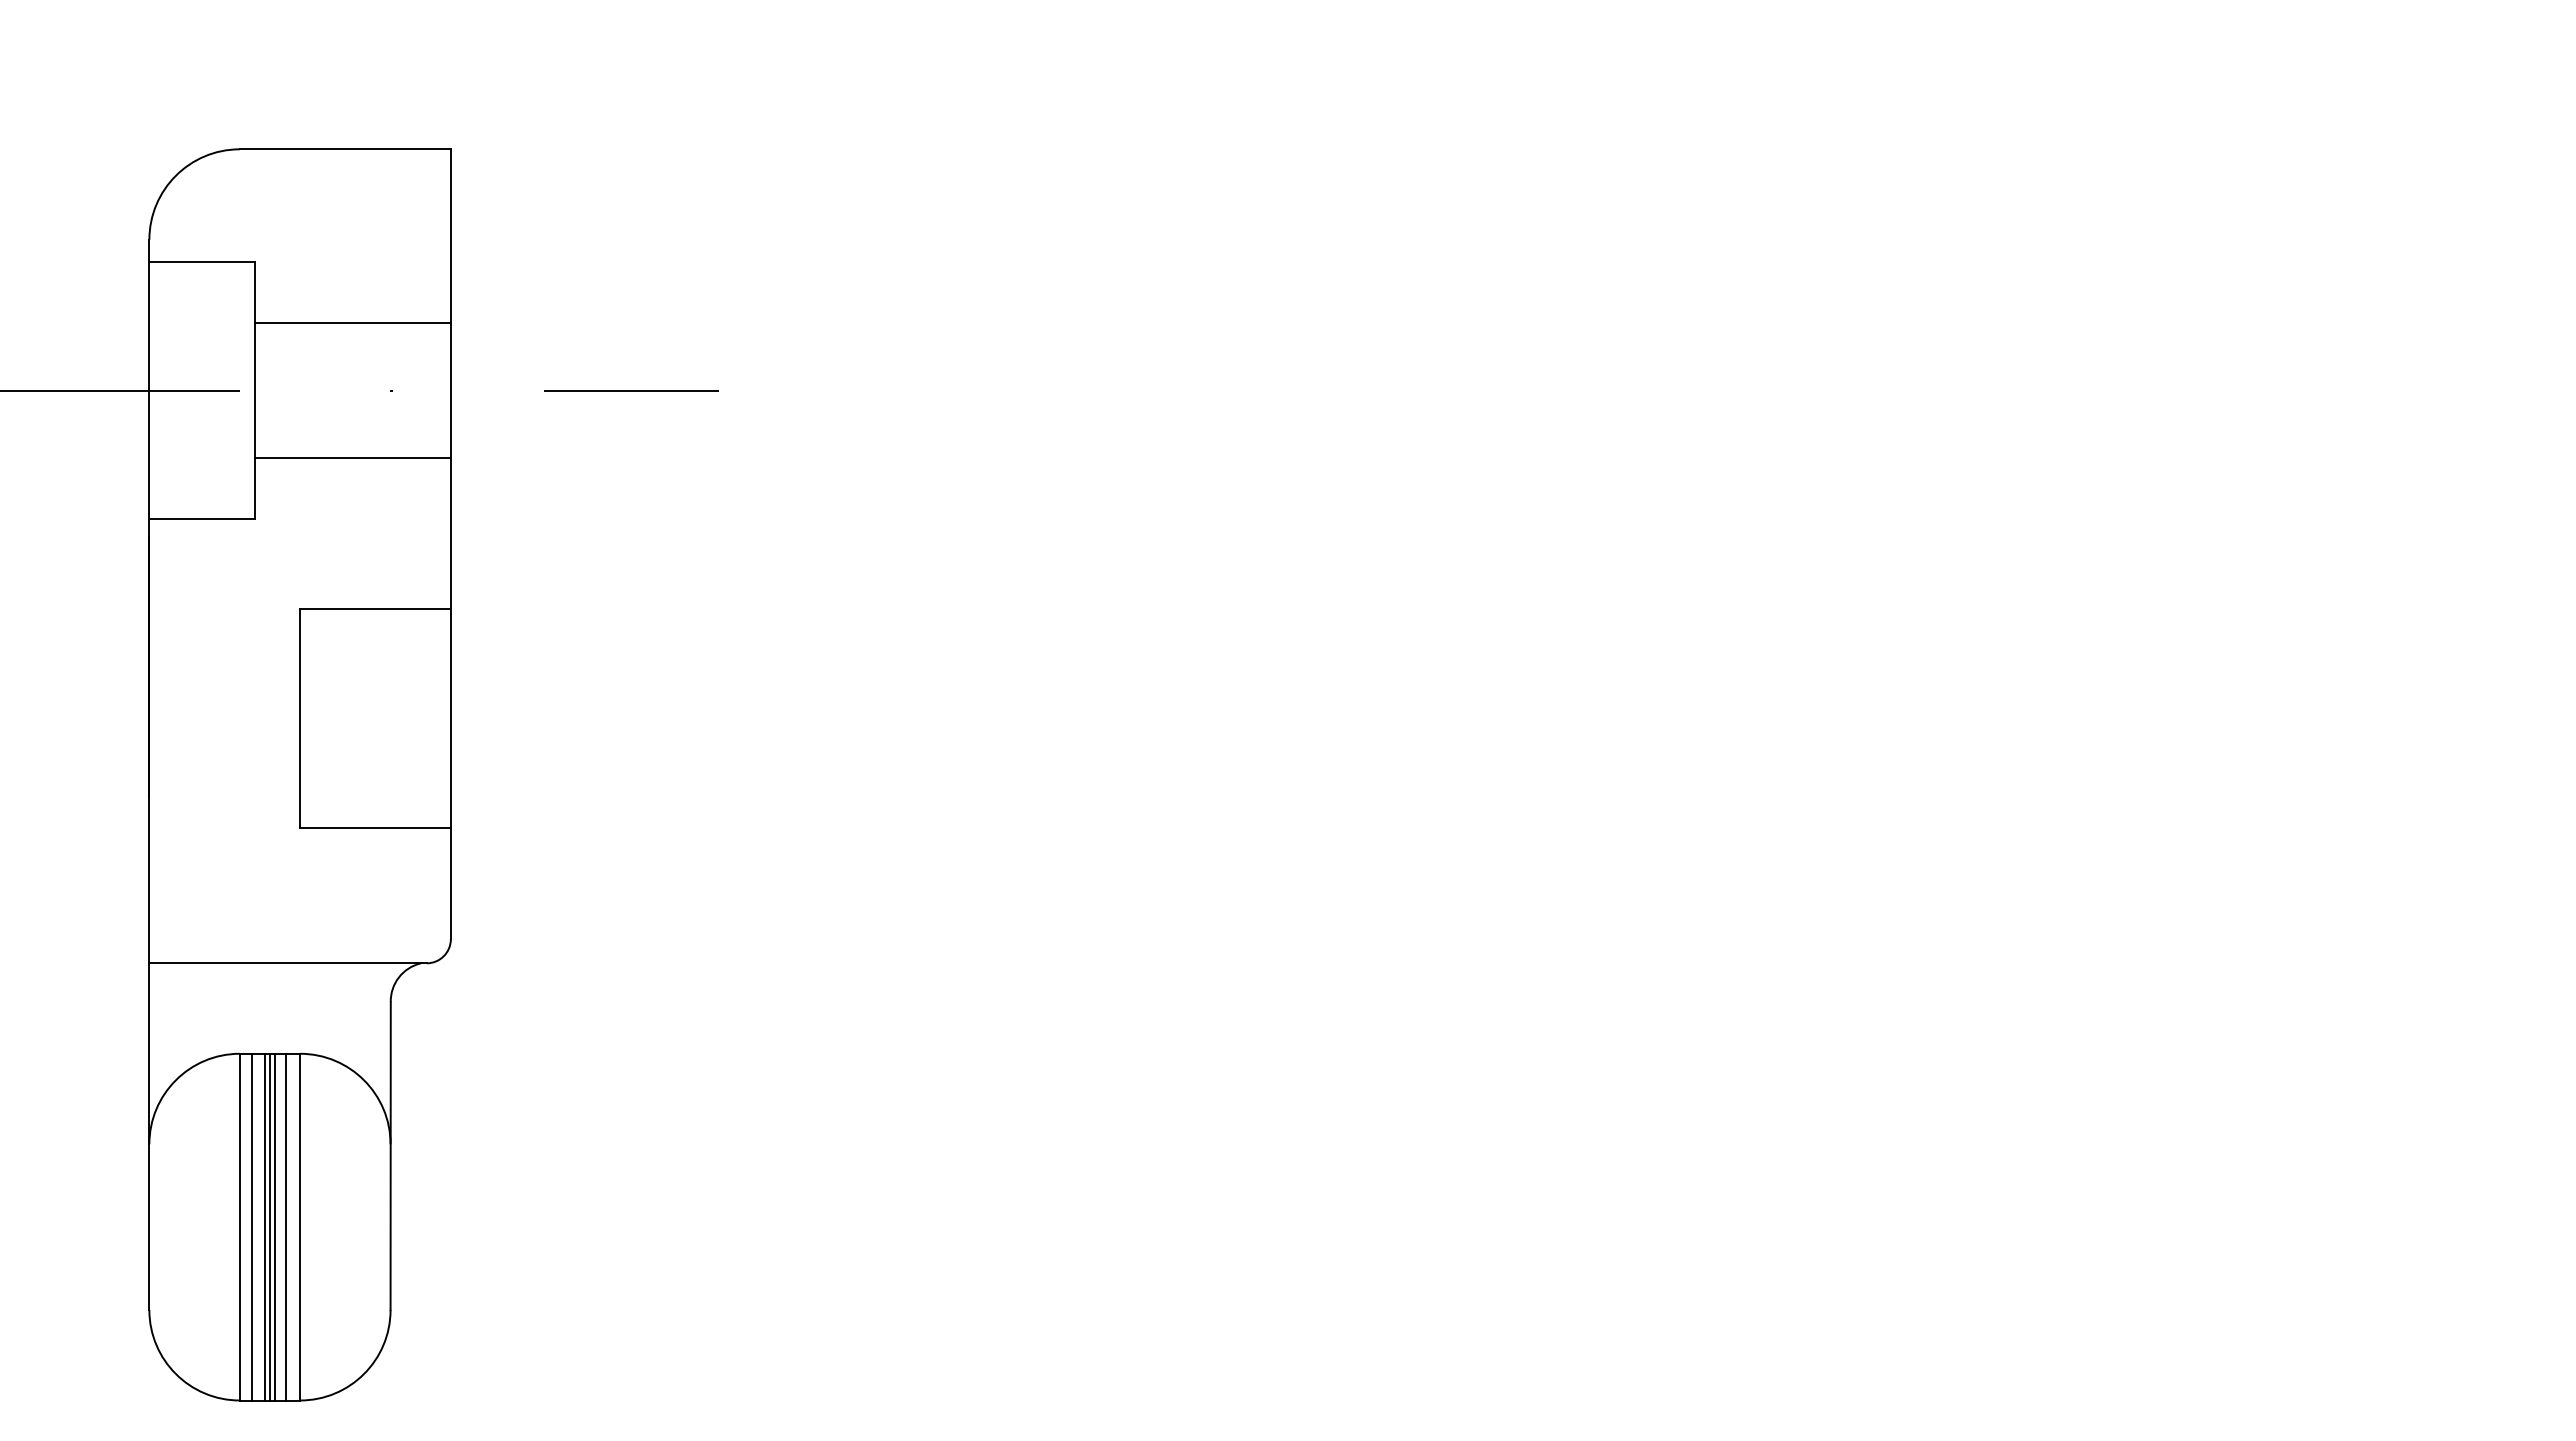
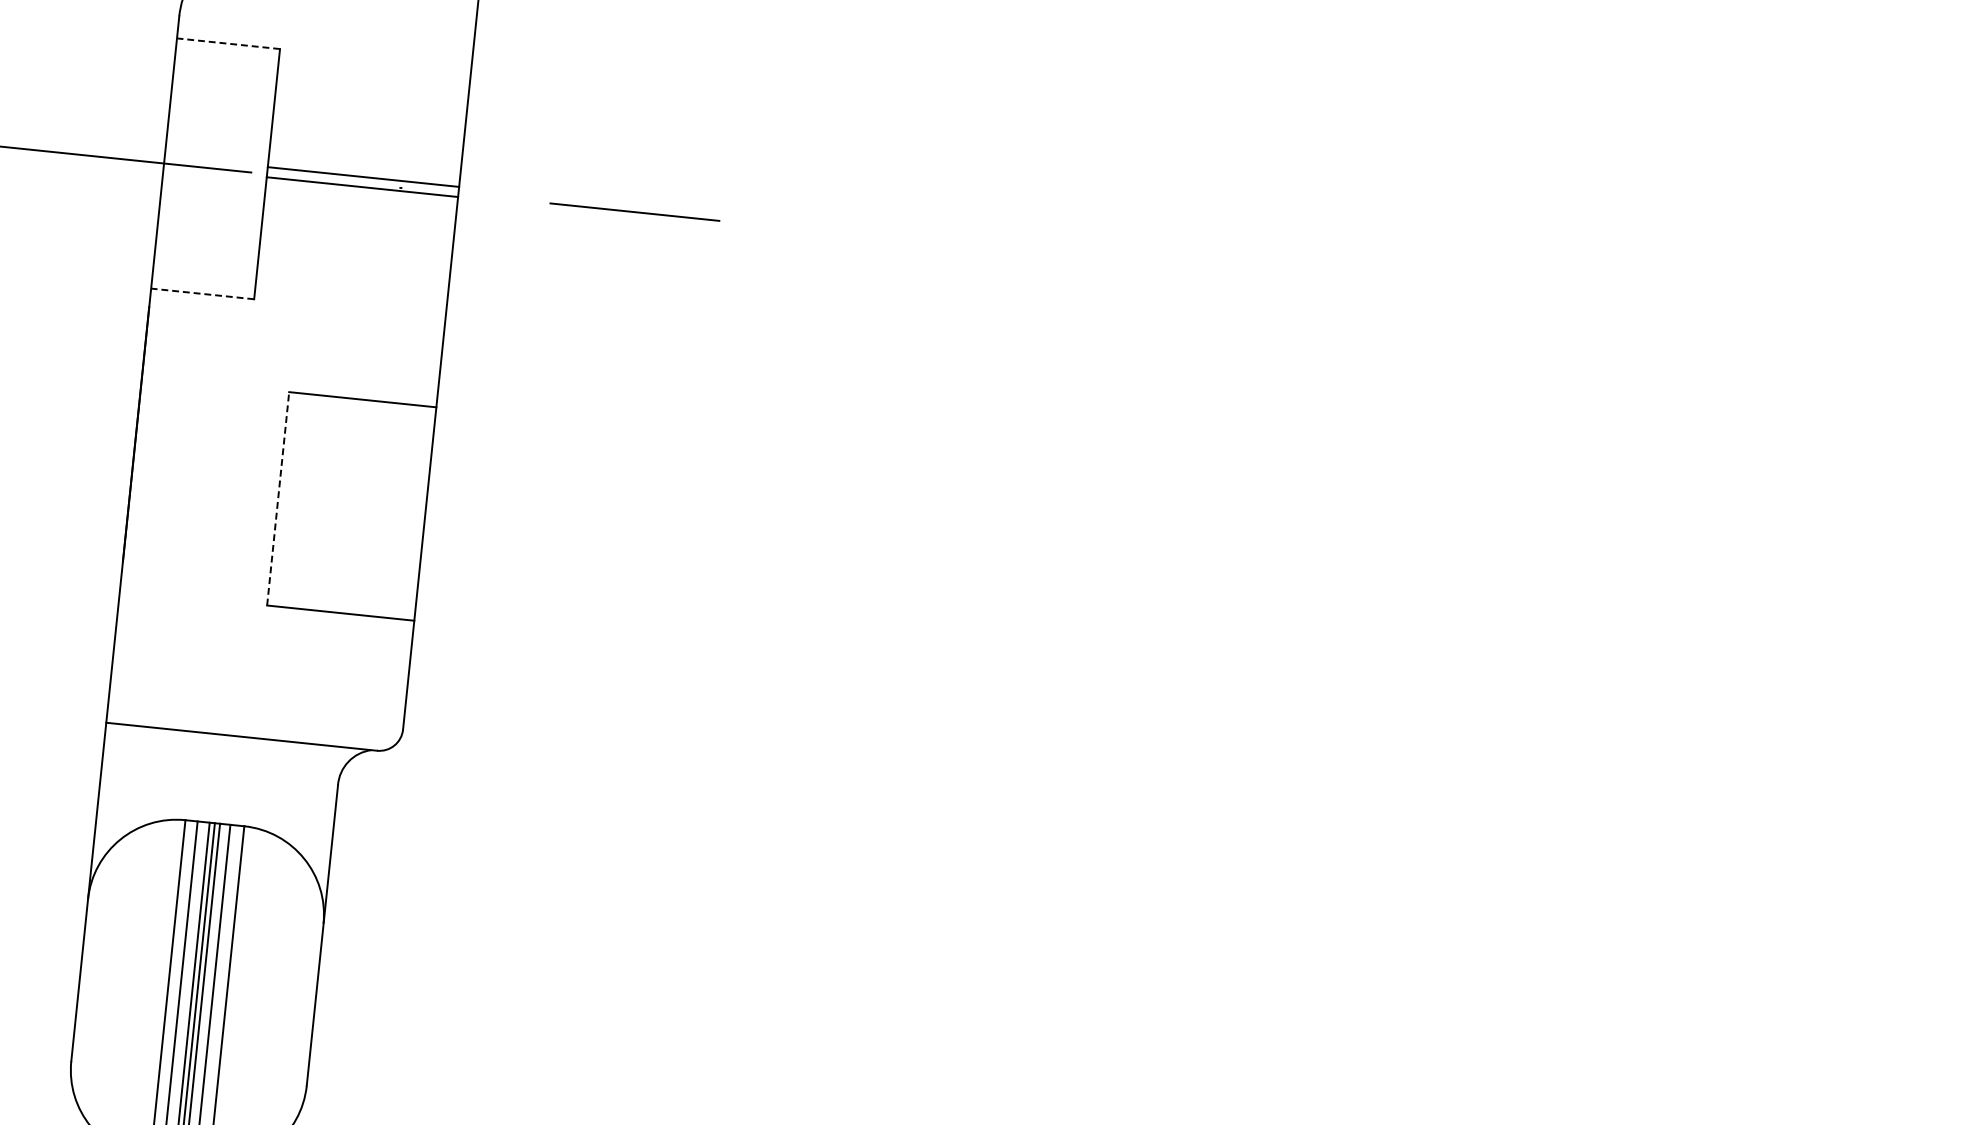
line: (202, 262) -> (228, 43), solid -> dashed
line: (352, 322) -> (362, 186), moved
line: (352, 458) -> (363, 177), moved
line: (202, 518) -> (203, 293), solid -> dashed
line: (300, 717) -> (278, 497), solid -> dashed

